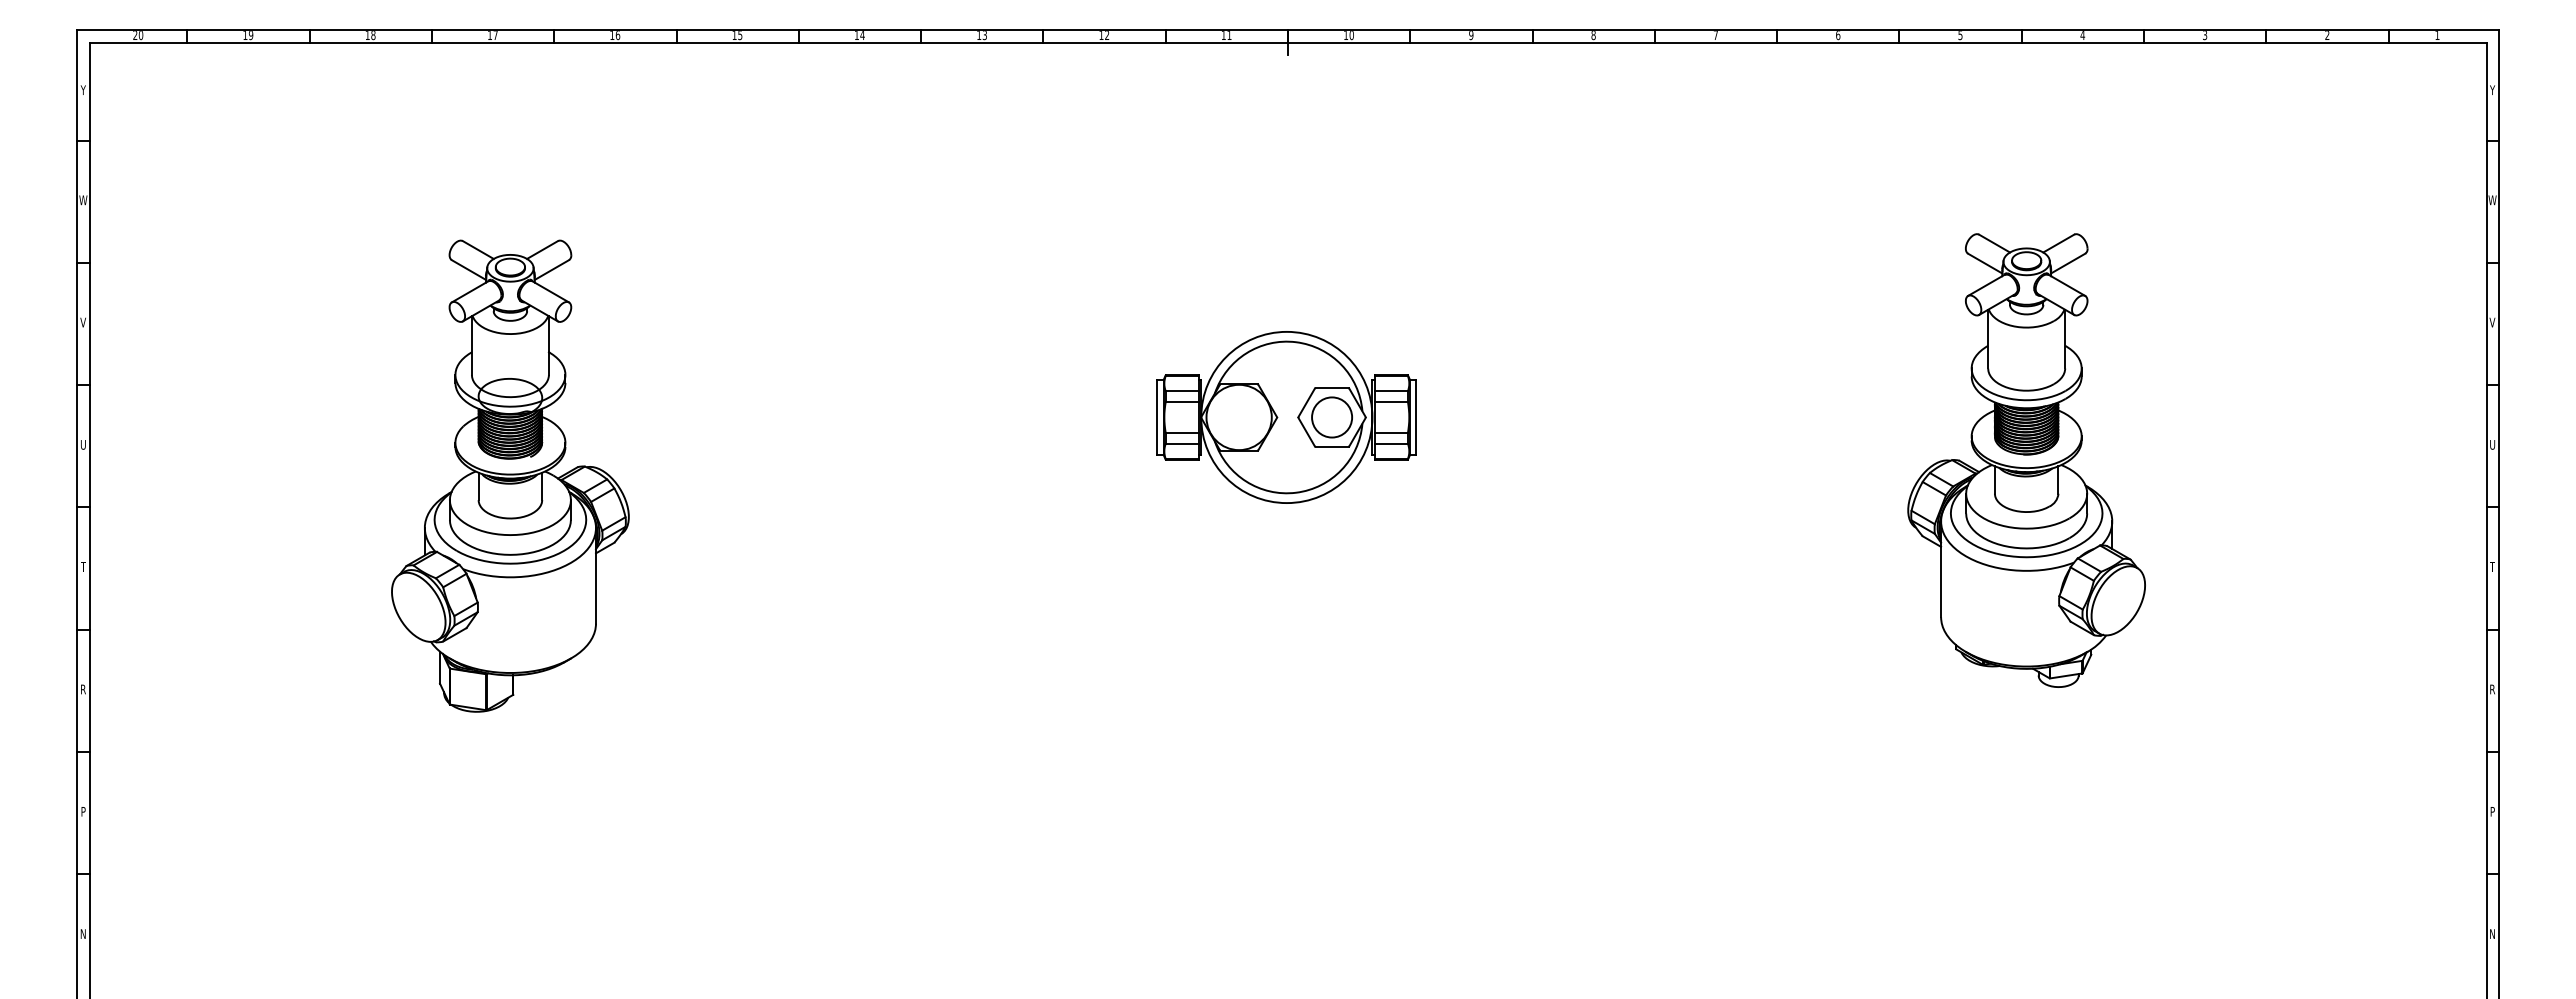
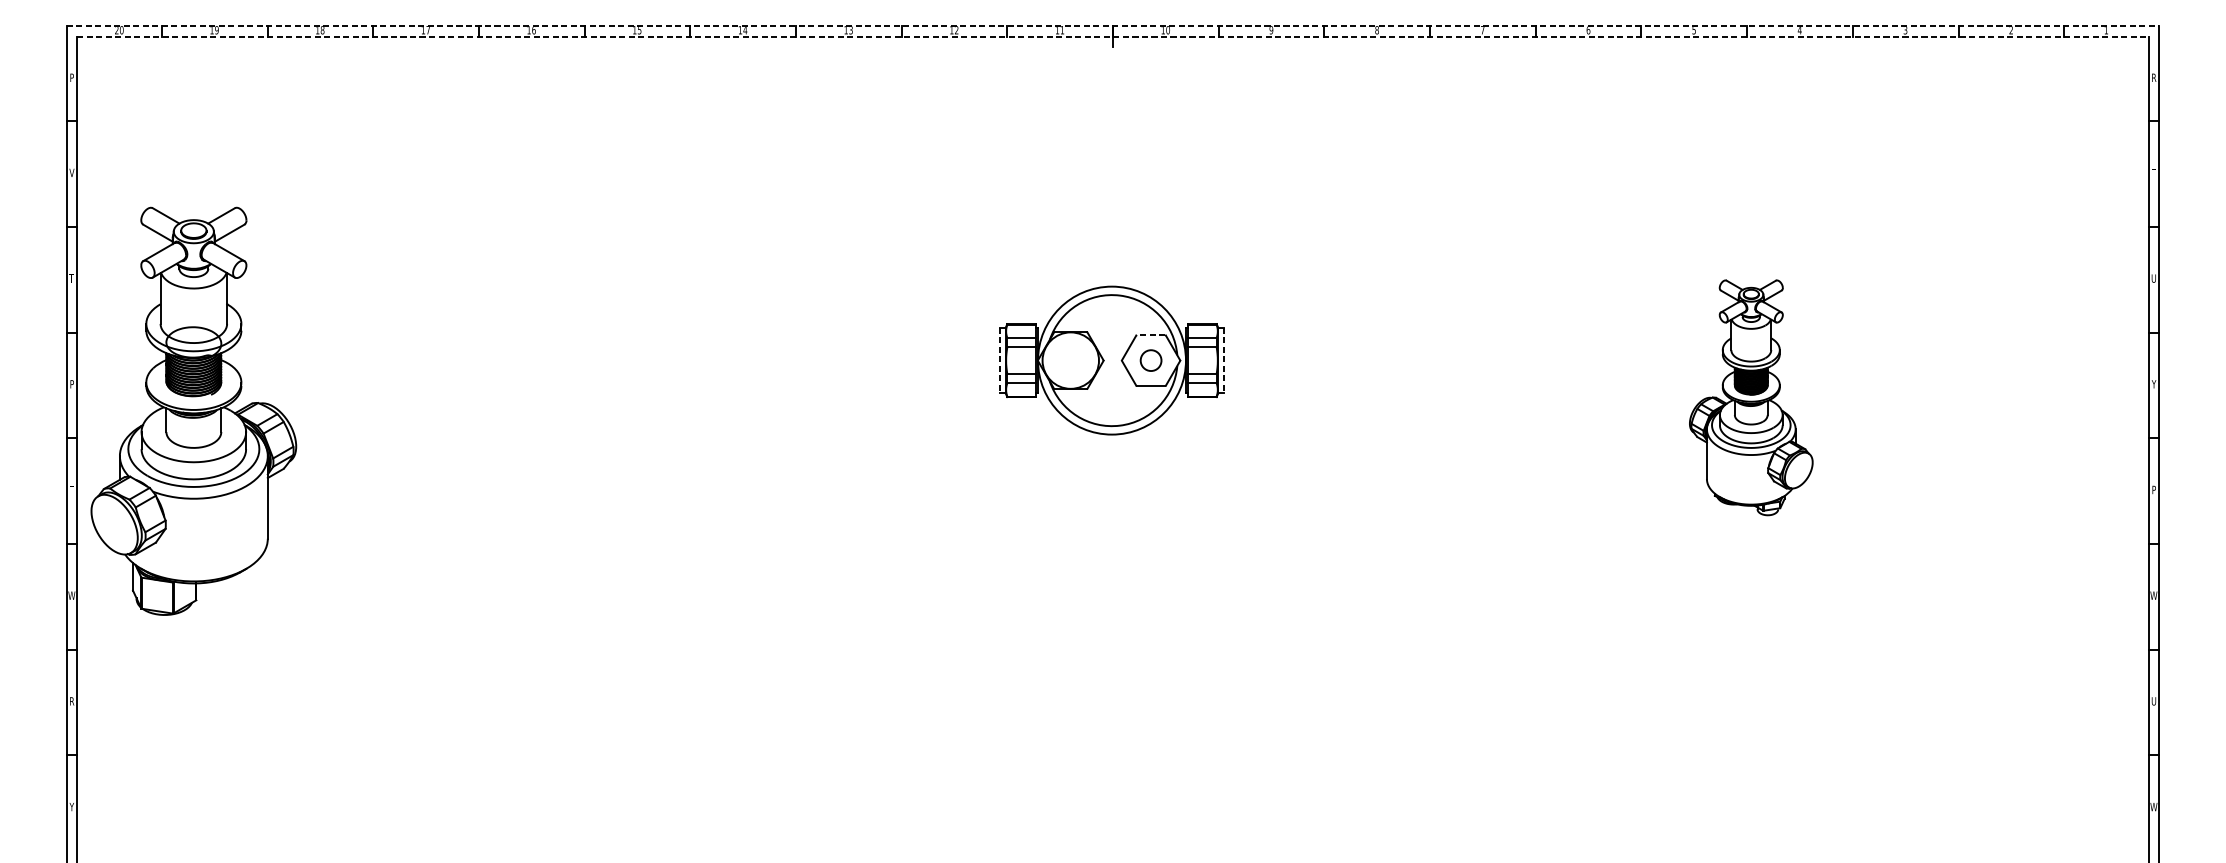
line: (1287, 30) -> (1112, 26), solid -> dashed
line: (1288, 42) -> (1113, 36), solid -> dashed
text: (82, 89) -> (71, 77), Y -> P
text: (2492, 89) -> (2153, 77), Y -> R
text: (83, 200) -> (72, 173), W -> V
text: (2492, 200) -> (2153, 173), W -> T
text: (82, 322) -> (71, 278), V -> T
text: (2492, 322) -> (2153, 278), V -> U
line: (1331, 388) -> (1150, 335), solid -> dashed
line: (1157, 417) -> (1000, 360), solid -> dashed
circle: (1332, 417) -> (1151, 360), size x0.6
line: (1416, 417) -> (1224, 360), solid -> dashed
text: (83, 444) -> (72, 383), U -> P
text: (2492, 445) -> (2153, 384), U -> Y
part: (2026, 460) -> (1751, 397), size x0.6
part: (510, 475) -> (193, 410), moved
text: (2492, 566) -> (2153, 489), T -> P
text: (83, 689) -> (72, 595), R -> W
text: (2492, 689) -> (2153, 595), R -> W
text: (83, 811) -> (72, 701), P -> R
text: (2492, 811) -> (2153, 701), P -> U
text: (82, 933) -> (71, 806), N -> Y
text: (2492, 933) -> (2153, 806), N -> W

